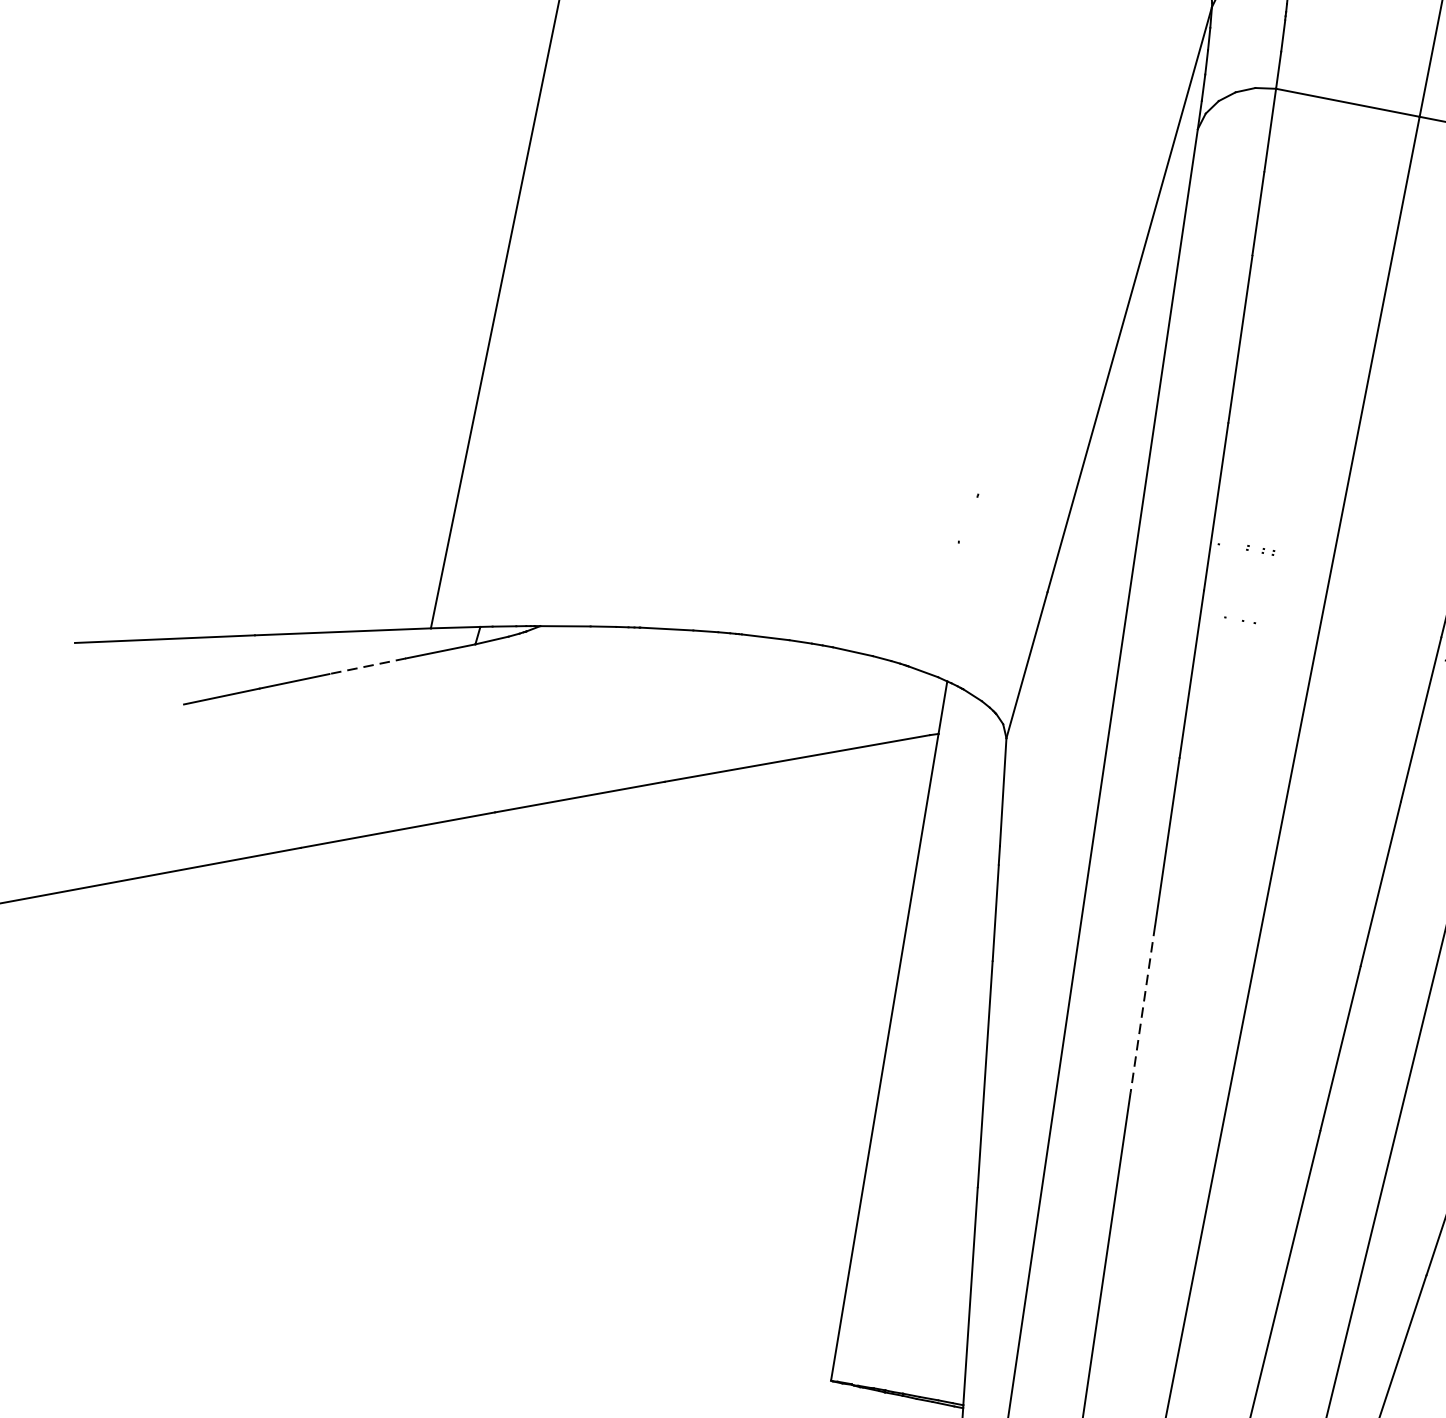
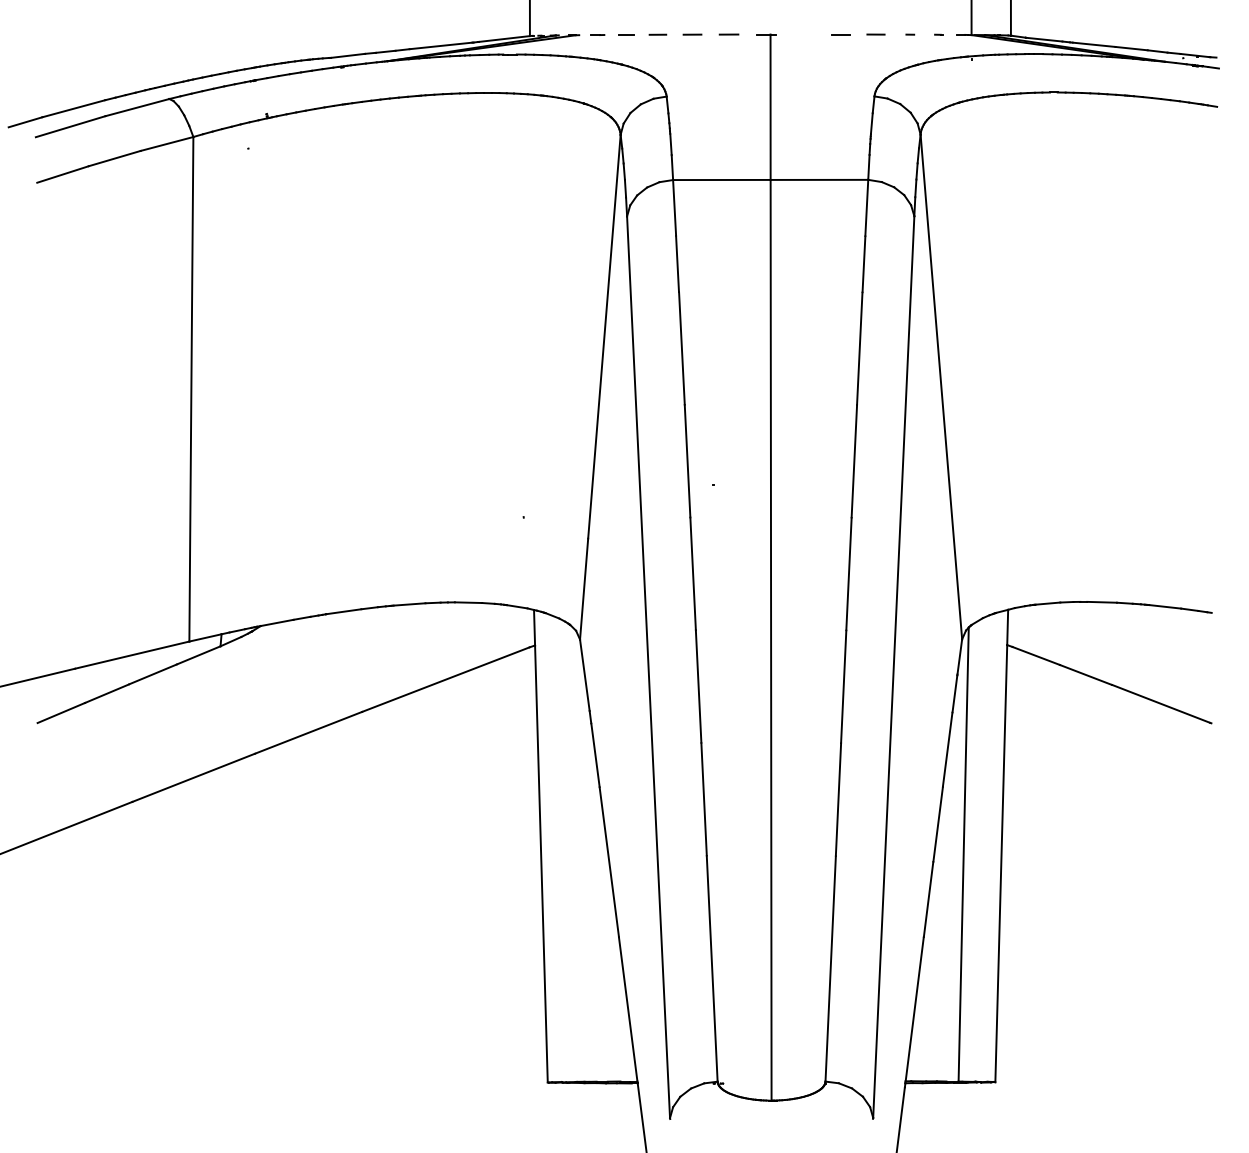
line: (368, 666) -> (153, 674), dashed -> solid
line: (1143, 1009) -> (704, 799), dashed -> solid

